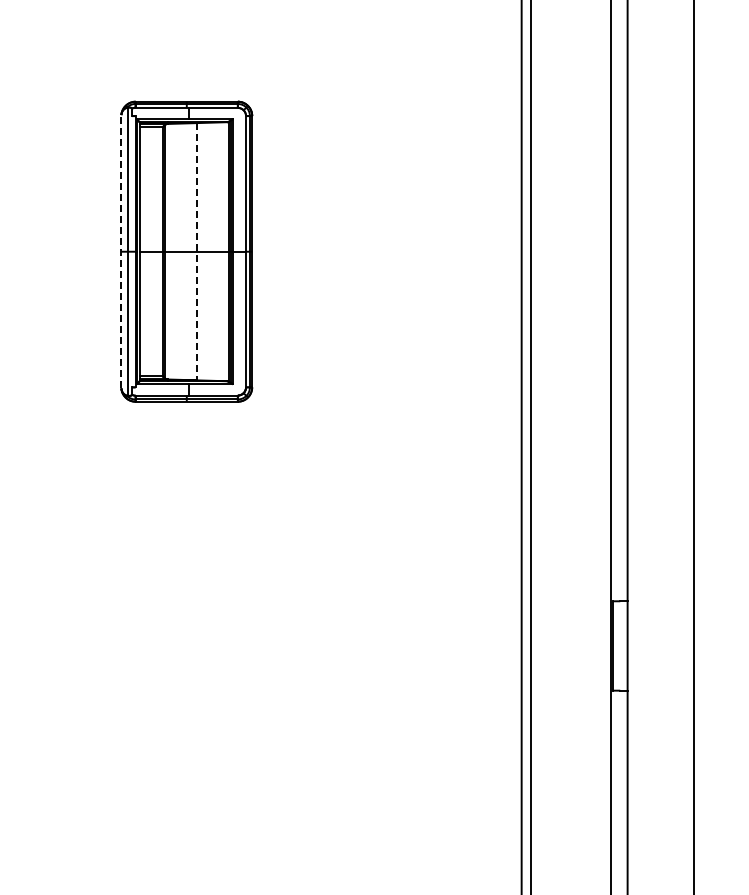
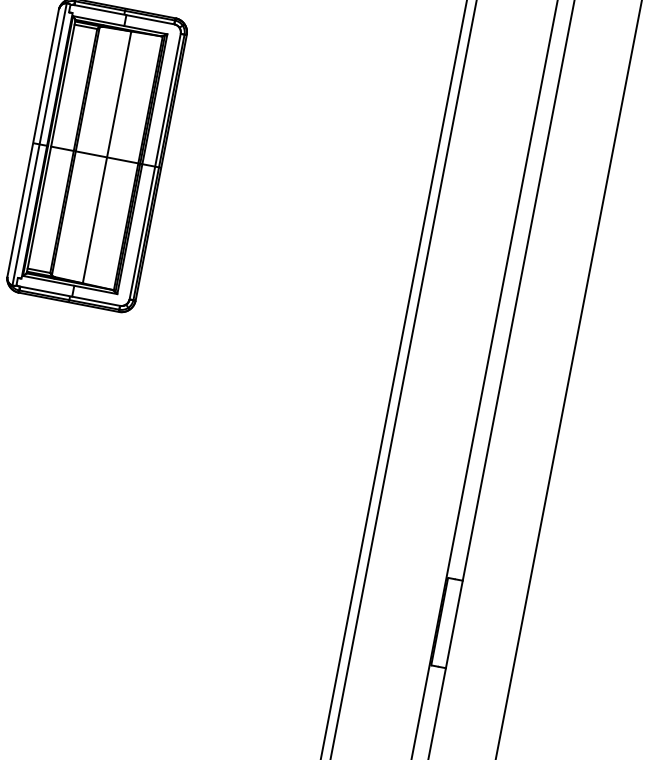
line: (121, 251) -> (33, 142), dashed -> solid
line: (196, 251) -> (106, 157), dashed -> solid

